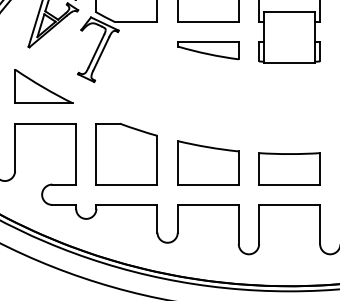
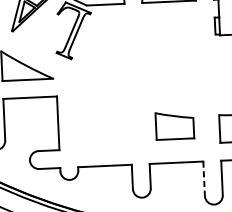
part: (208, 50) -> (170, 26), removed
part: (126, 153) -> (102, 120), removed
part: (208, 162) -> (175, 125), size x0.7
line: (238, 224) -> (203, 178), solid -> dashed

